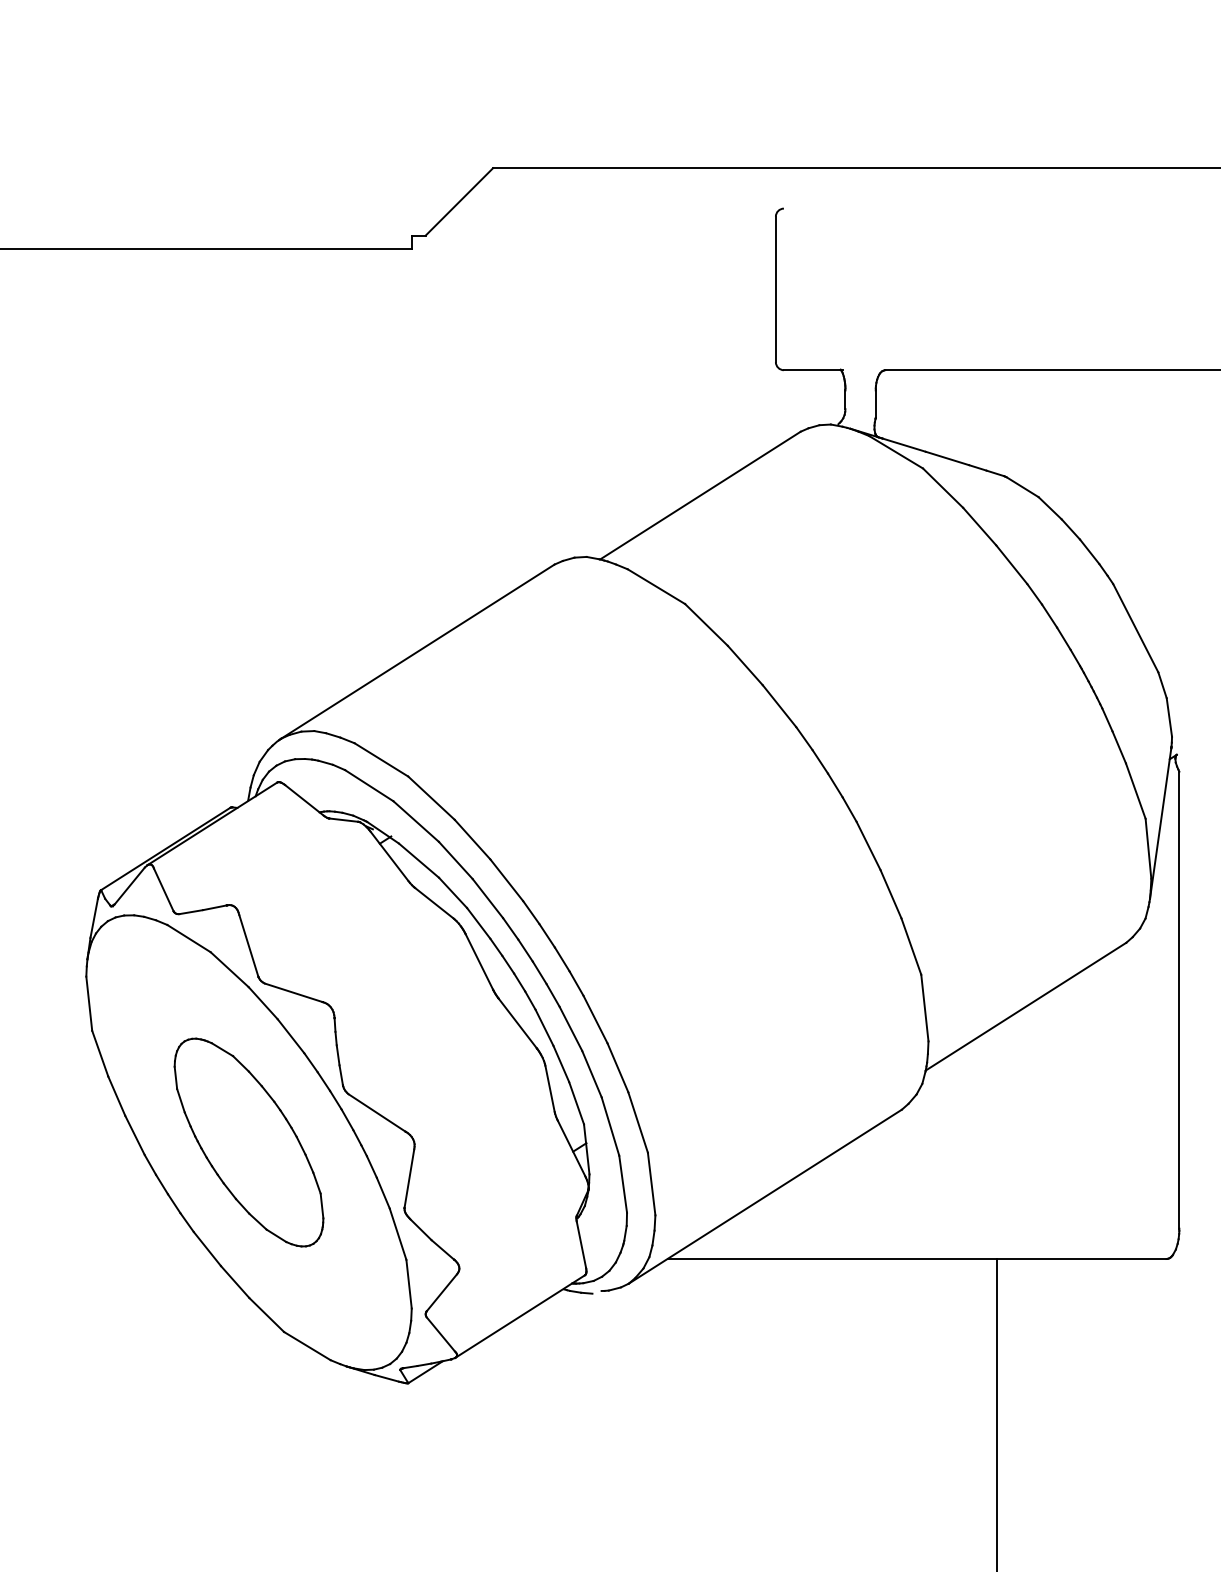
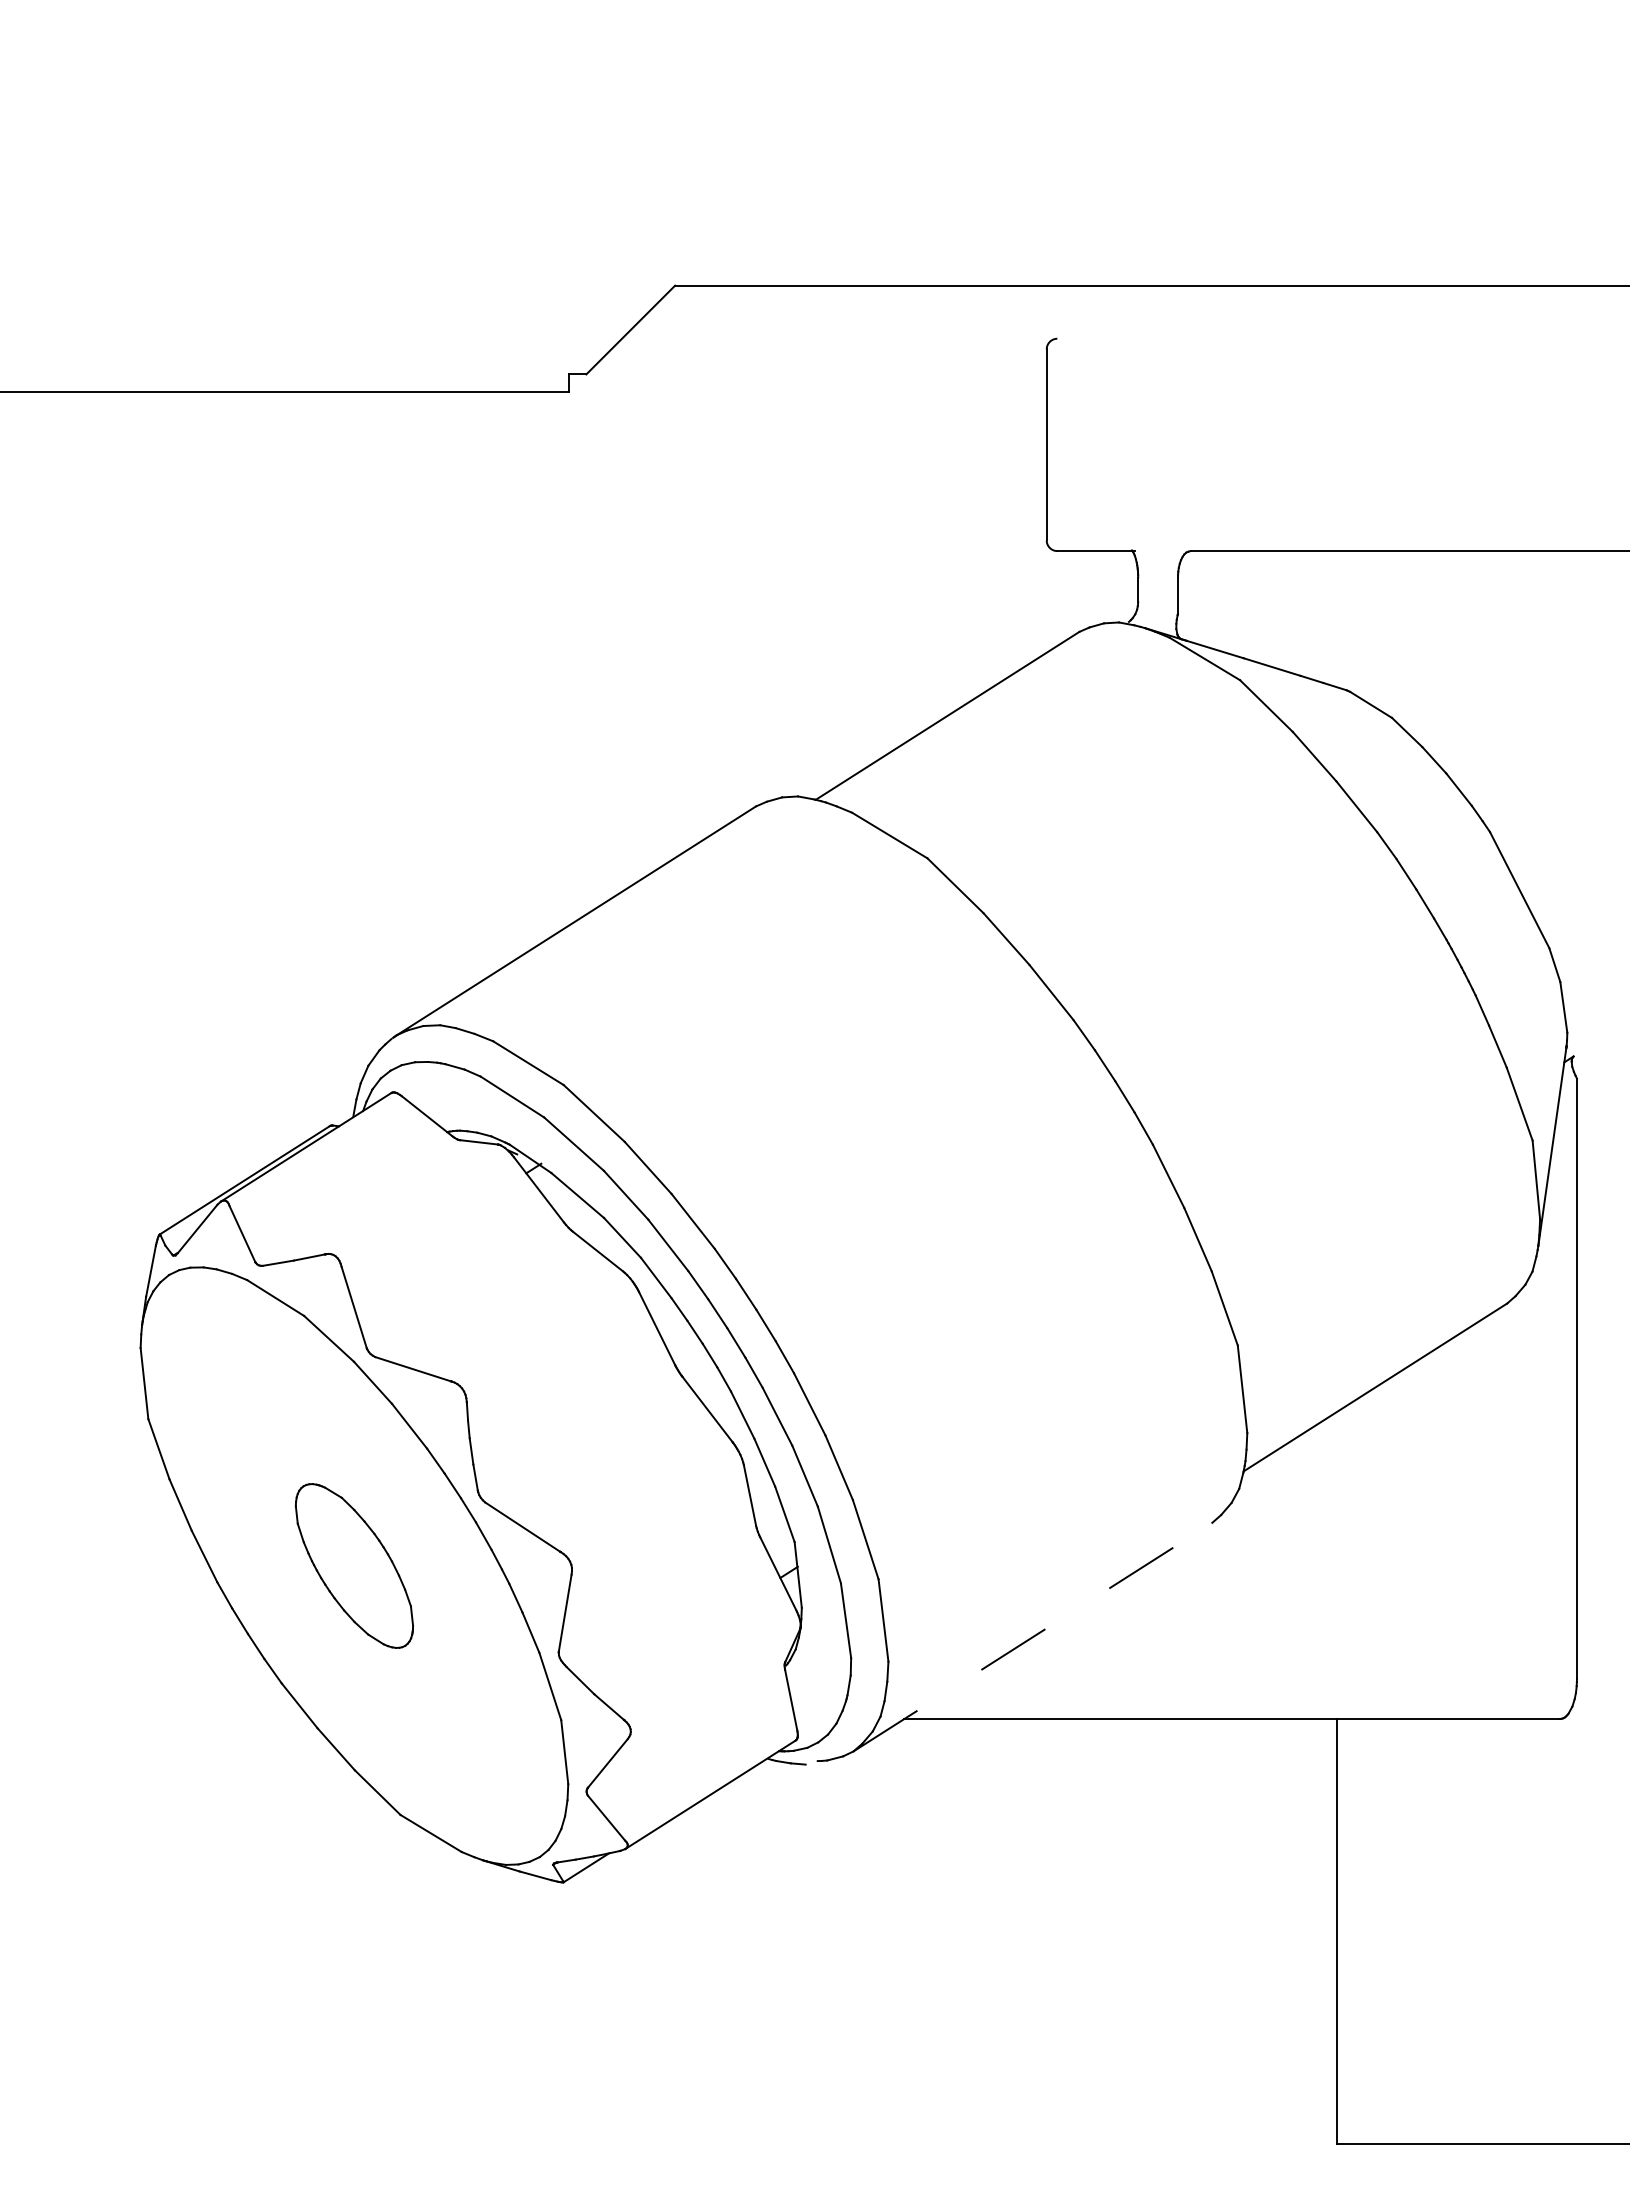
part: (249, 1142) -> (354, 1565), size x0.6
line: (765, 1196) -> (1032, 1637), solid -> dashed

